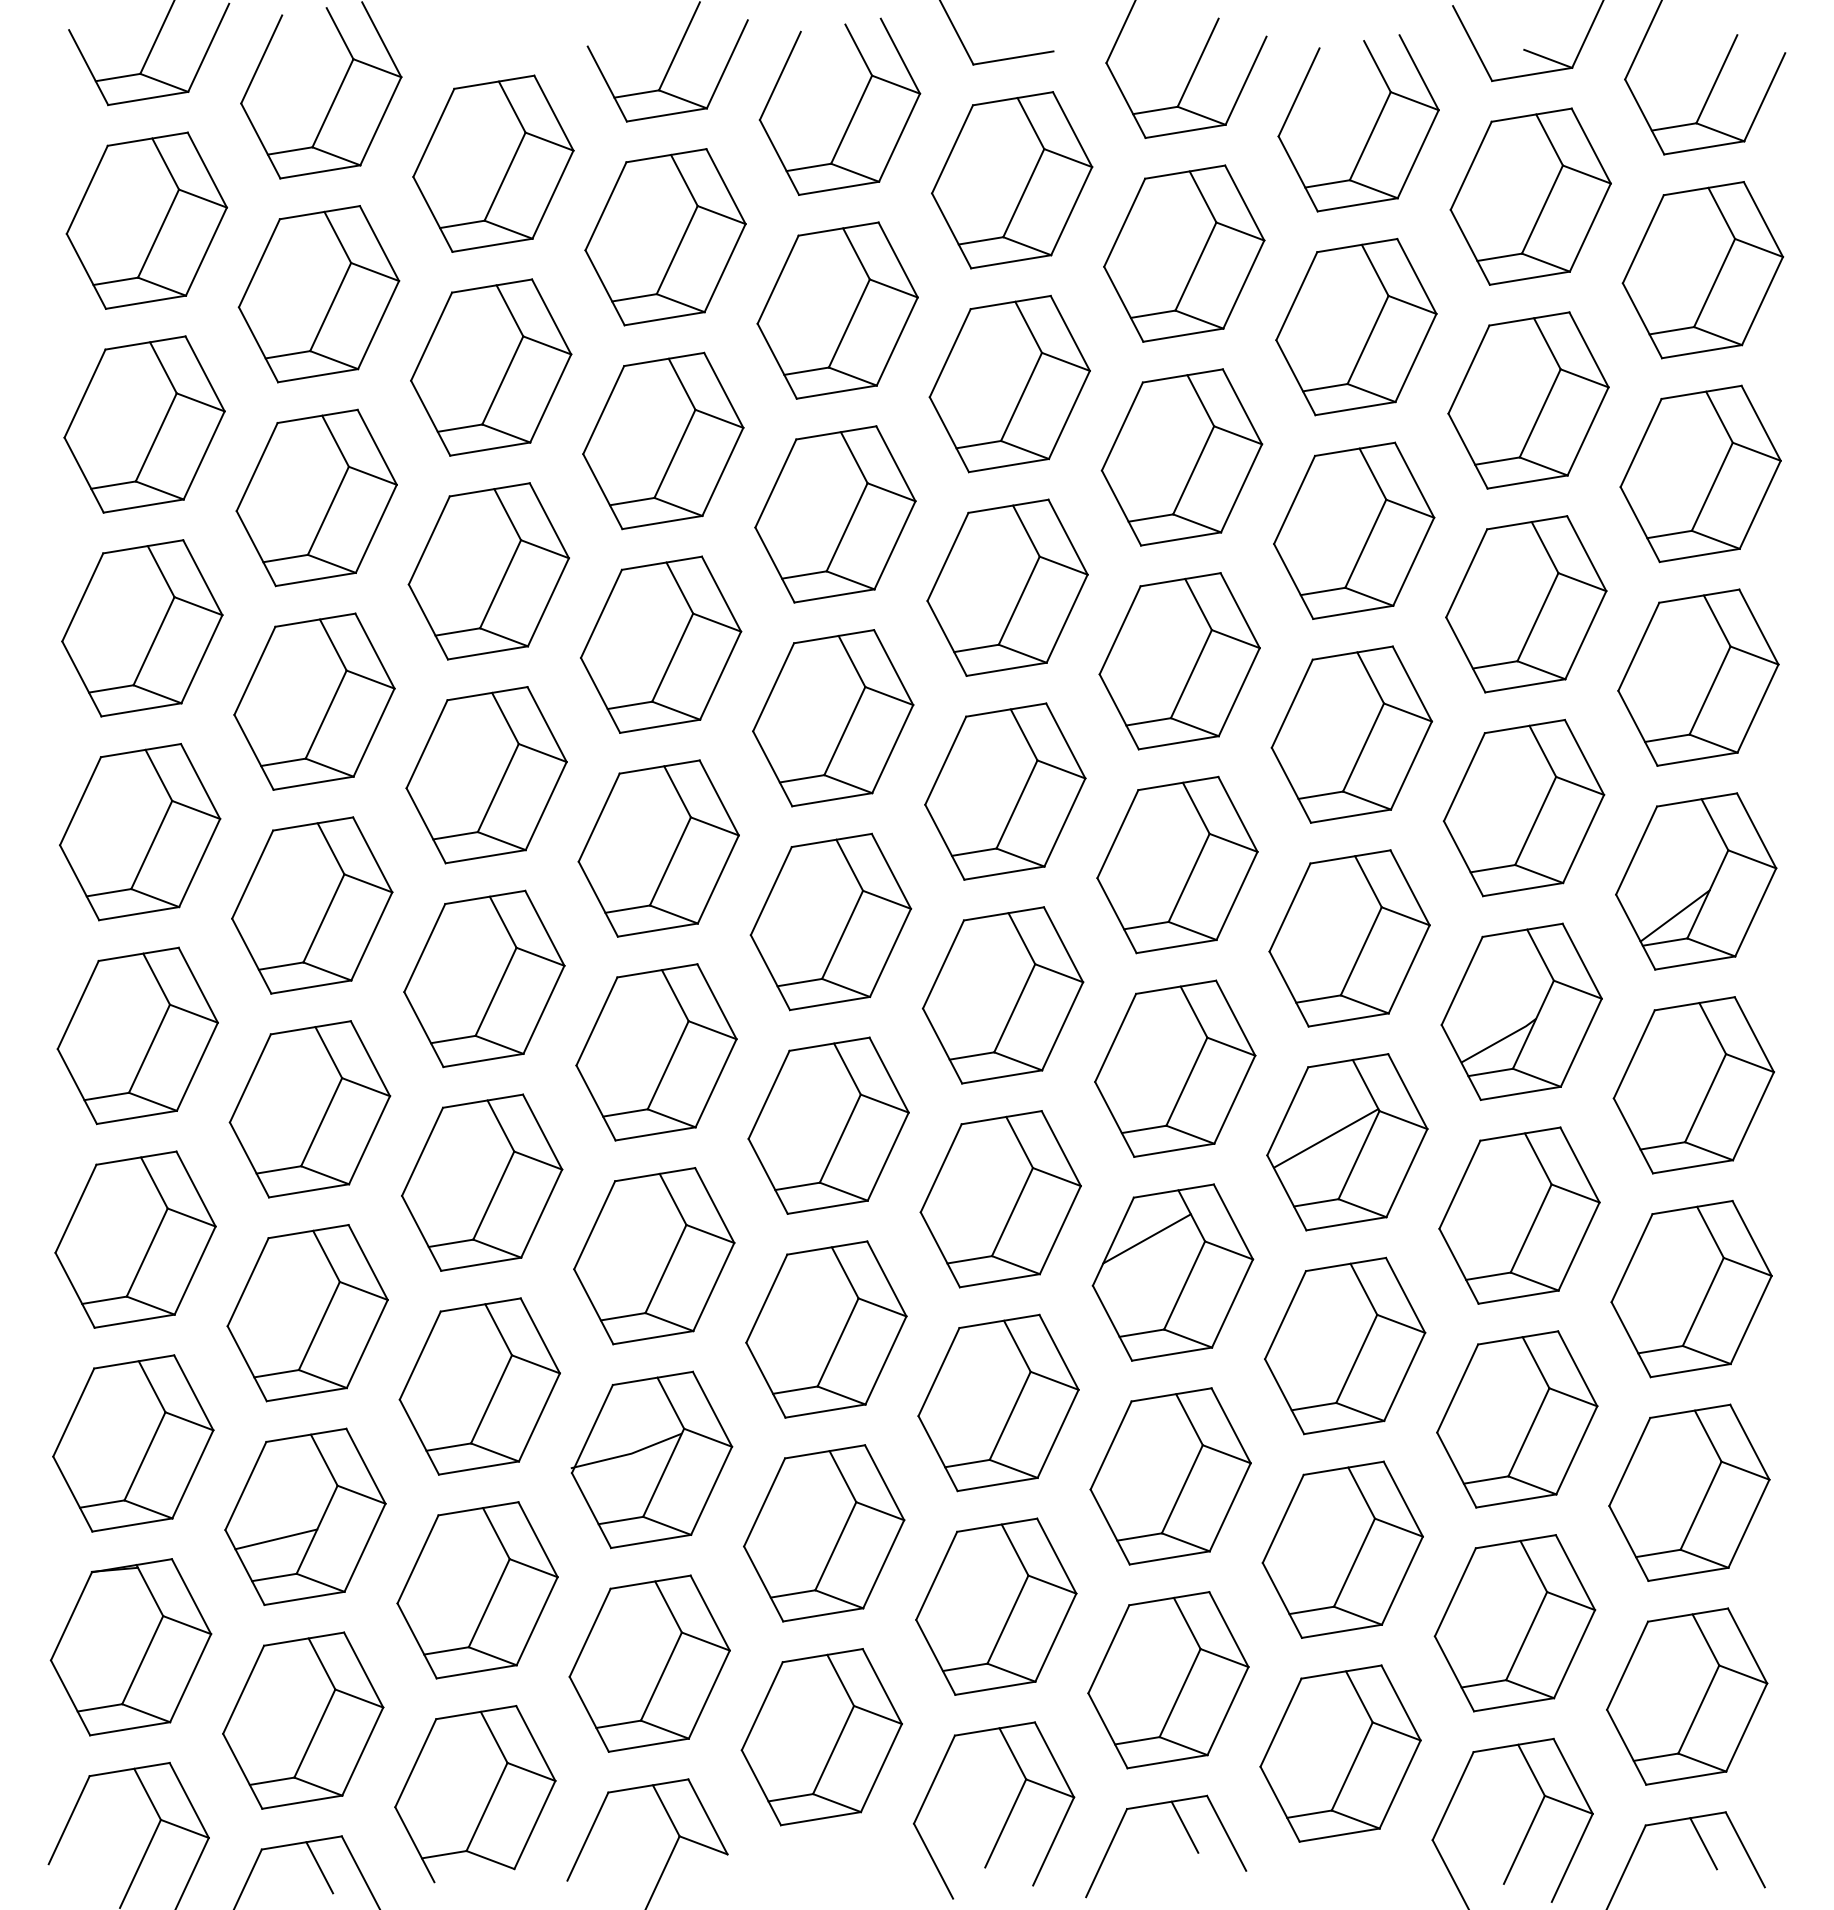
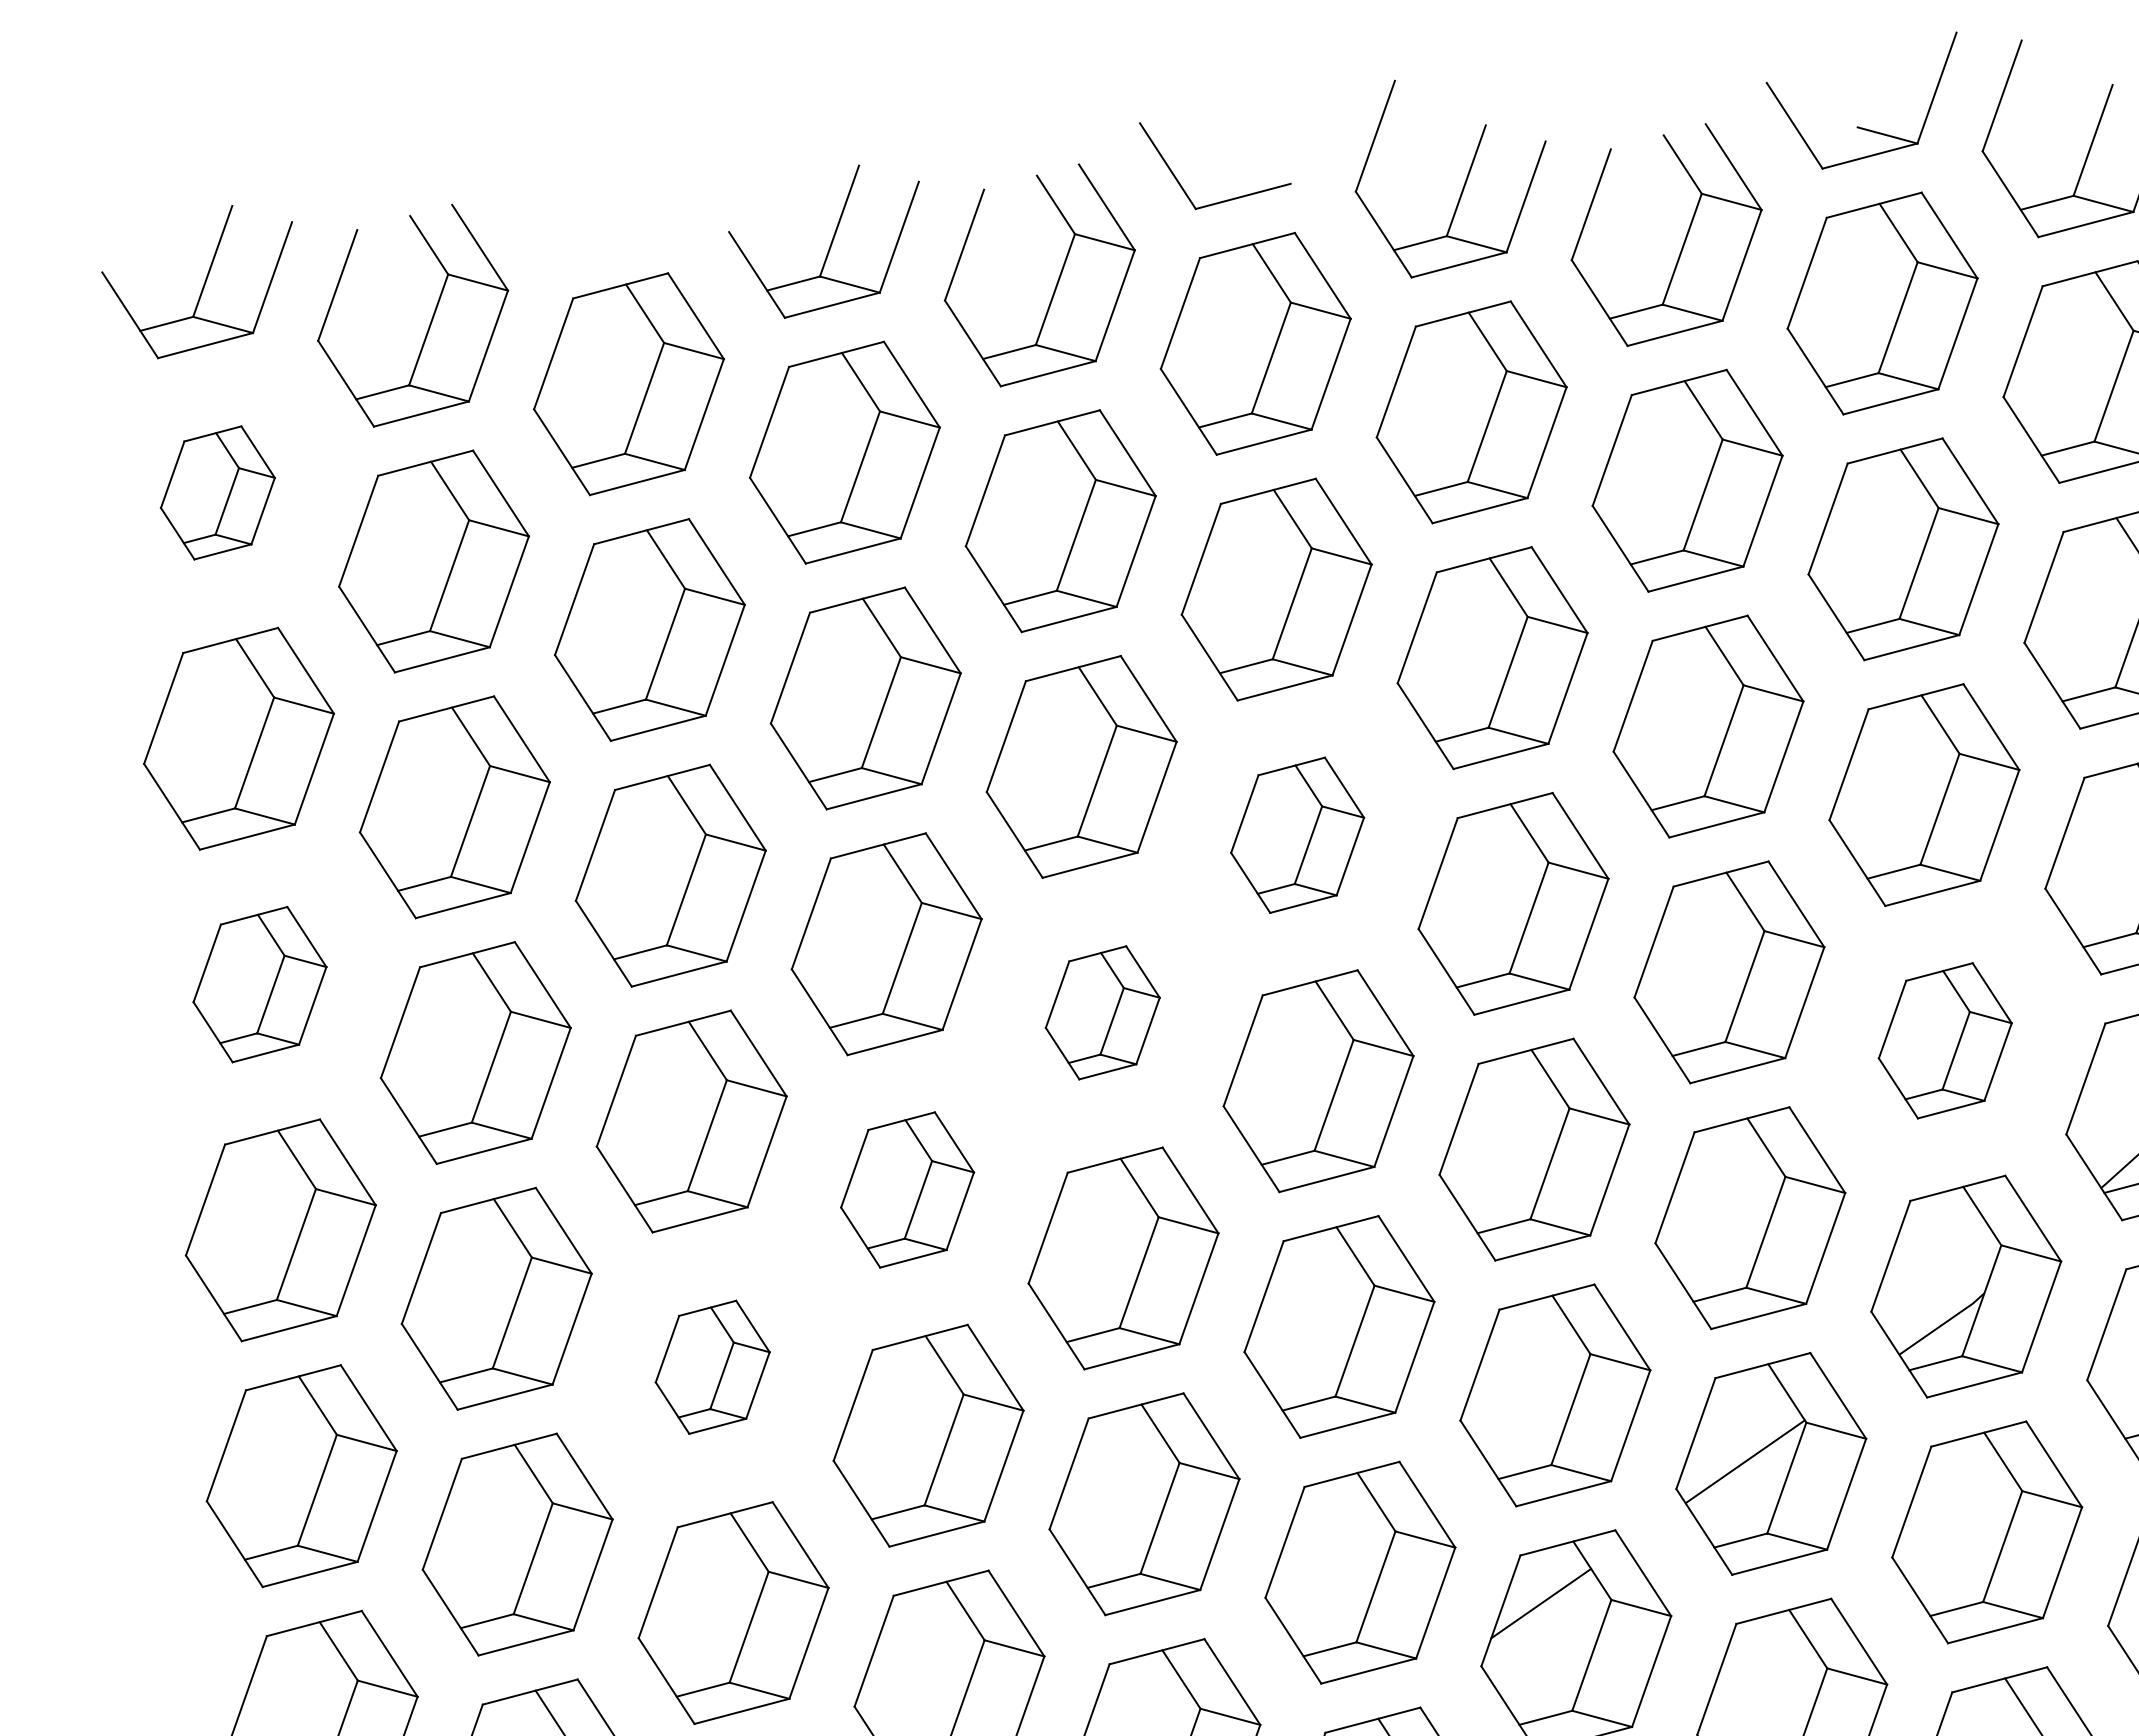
part: (146, 220) -> (217, 492), size x0.6
part: (1007, 587) -> (1297, 835), size x0.7
part: (142, 628) -> (260, 984), size x0.7
part: (833, 718) -> (1103, 1013), size x0.6
part: (1523, 807) -> (1944, 1040), size x0.7
part: (658, 848) -> (907, 1189), size x0.7
part: (484, 978) -> (712, 1366), size x0.6

